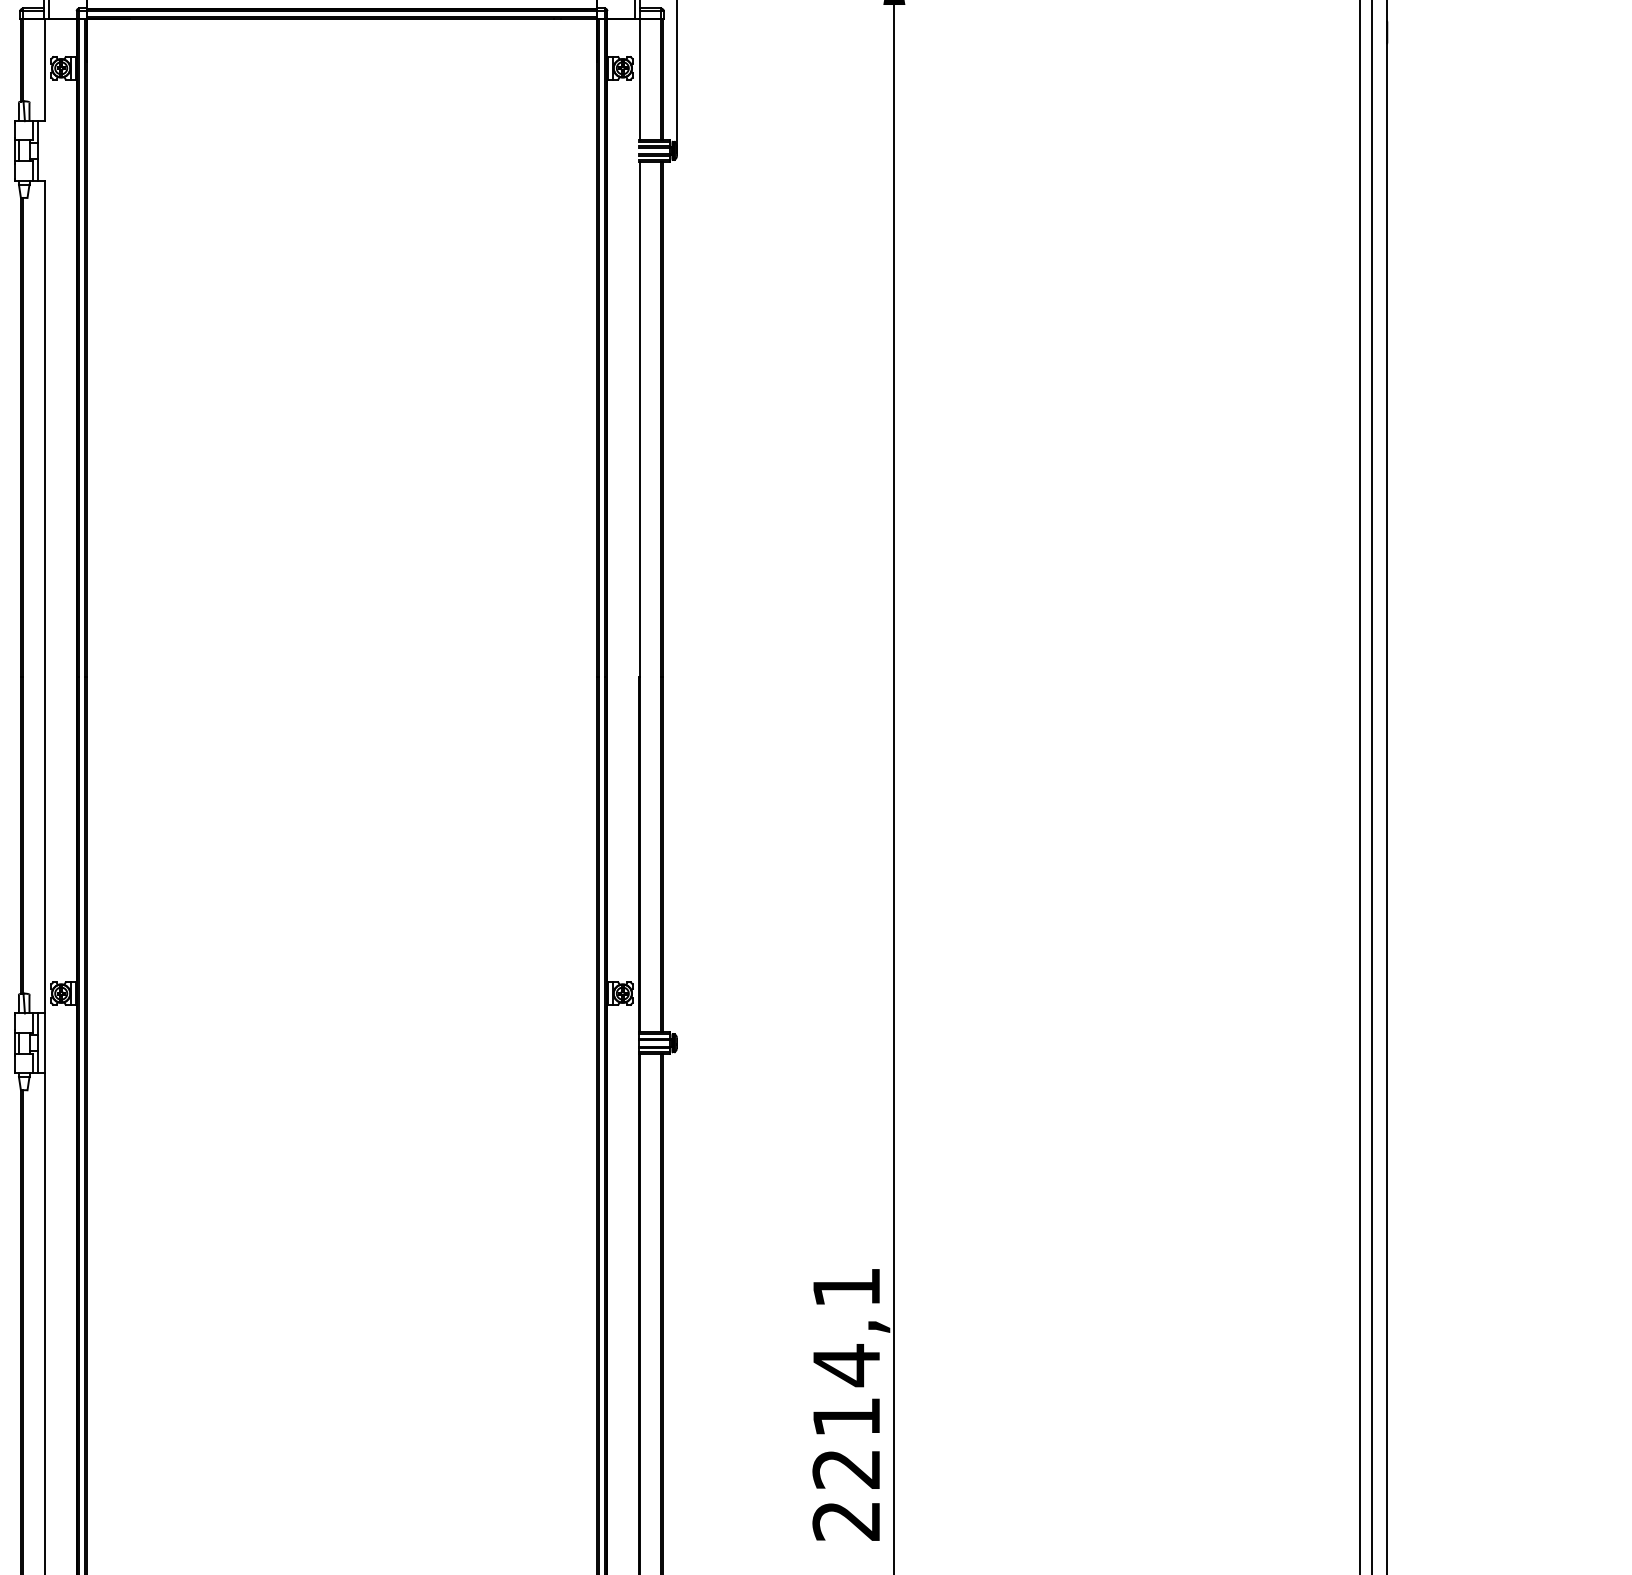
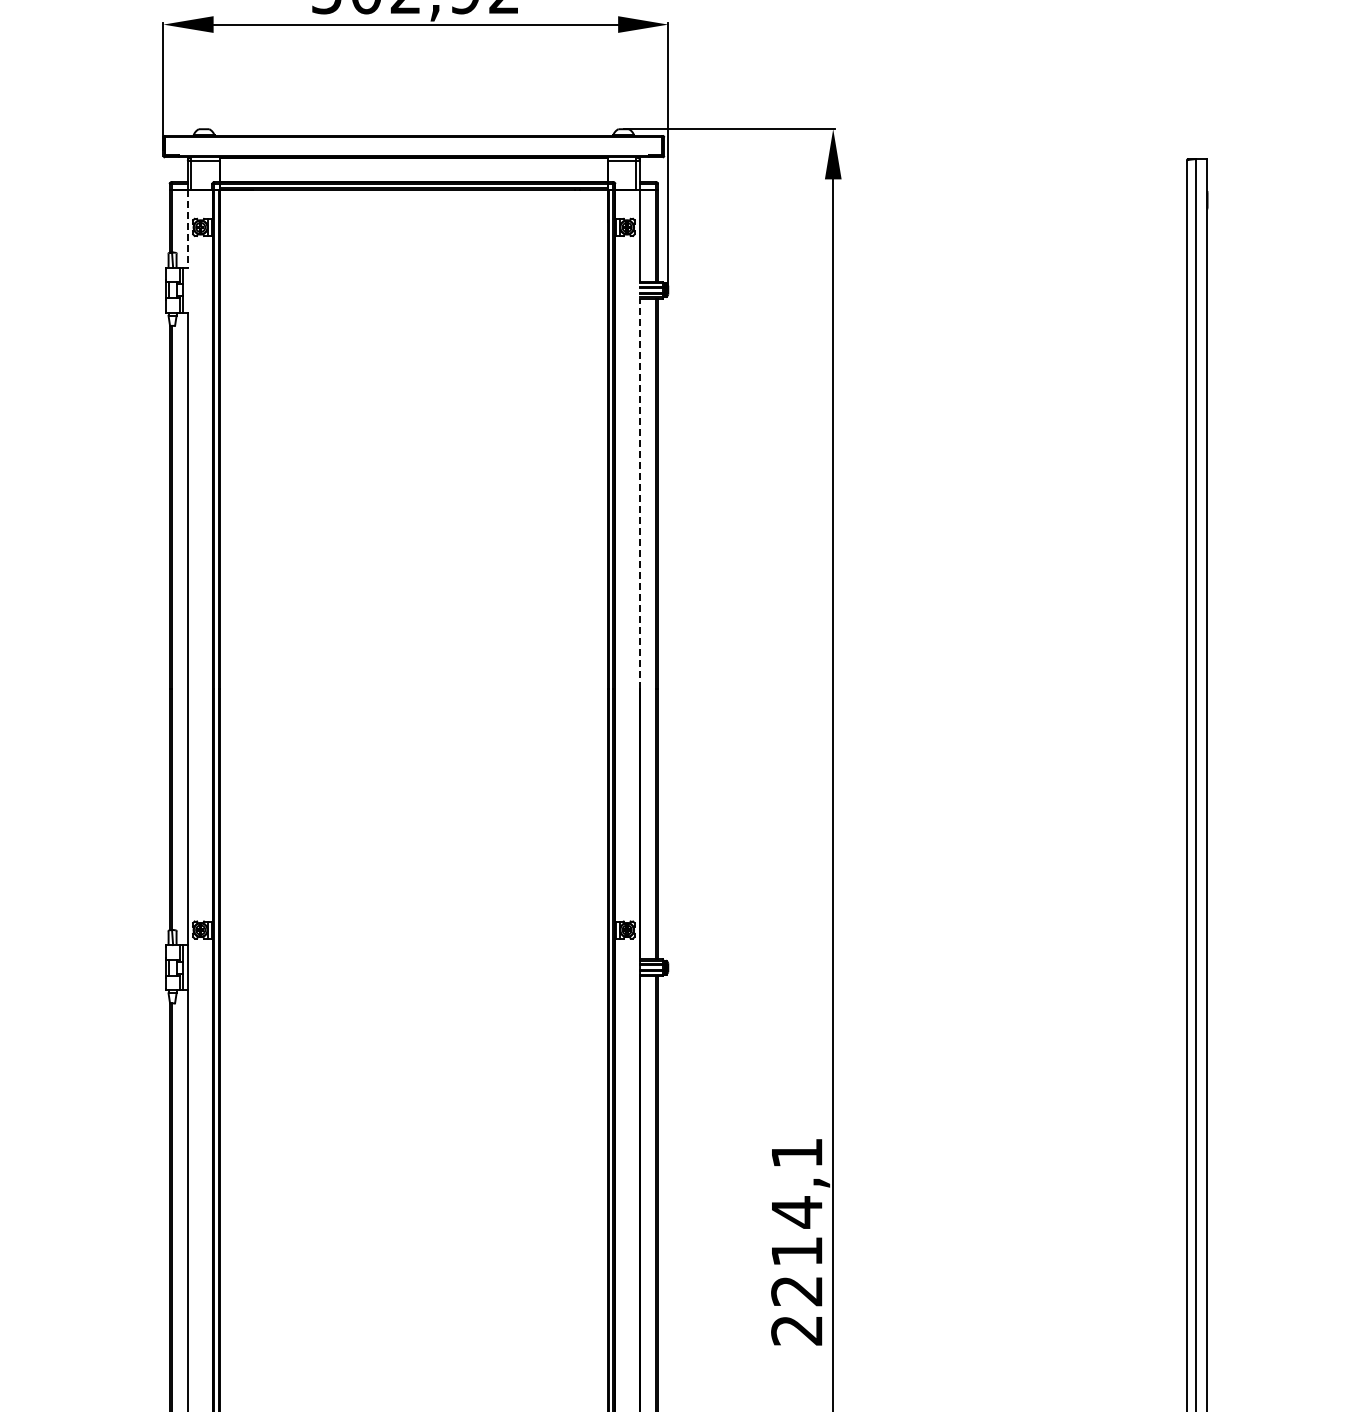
line: (45, 69) -> (188, 228), solid -> dashed
line: (639, 418) -> (639, 493), solid -> dashed

